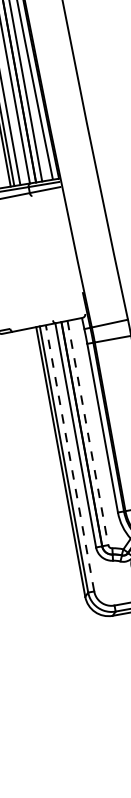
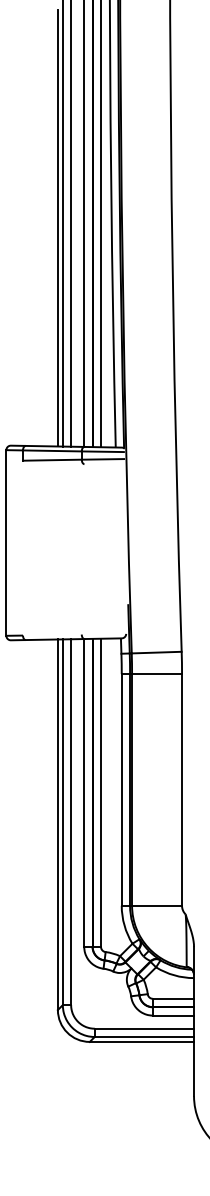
line: (88, 433) -> (101, 793), dashed -> solid
line: (70, 458) -> (71, 822), dashed -> solid

